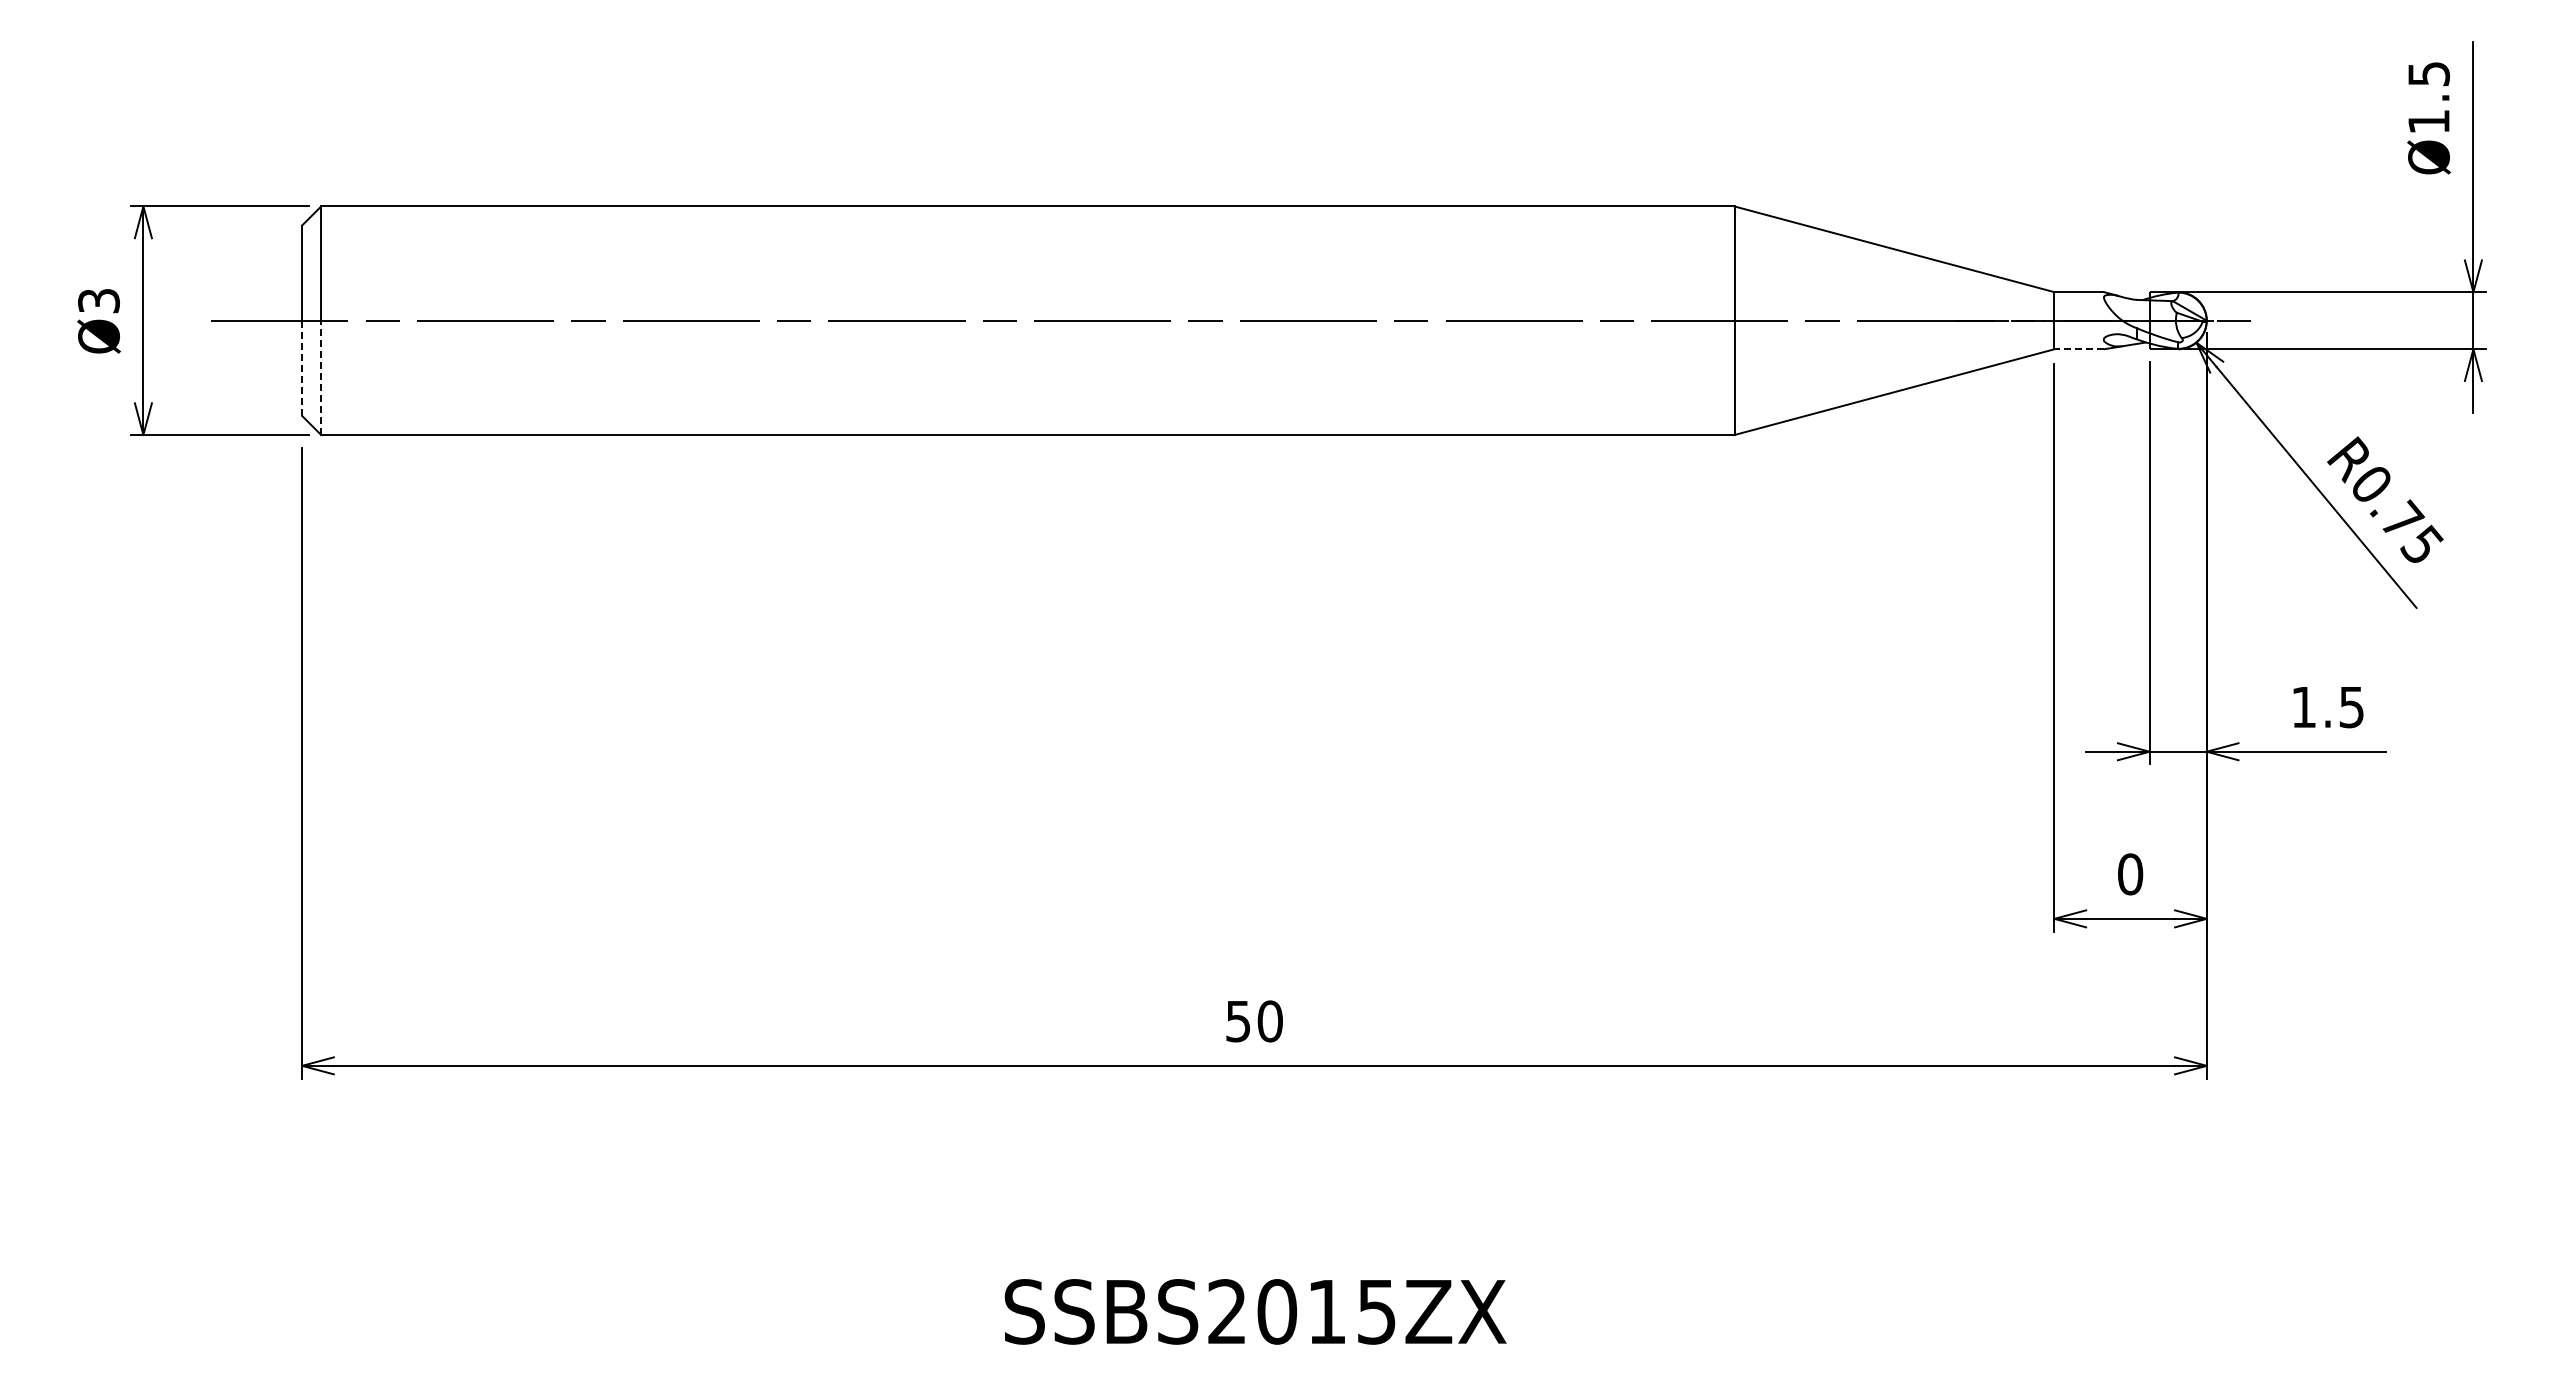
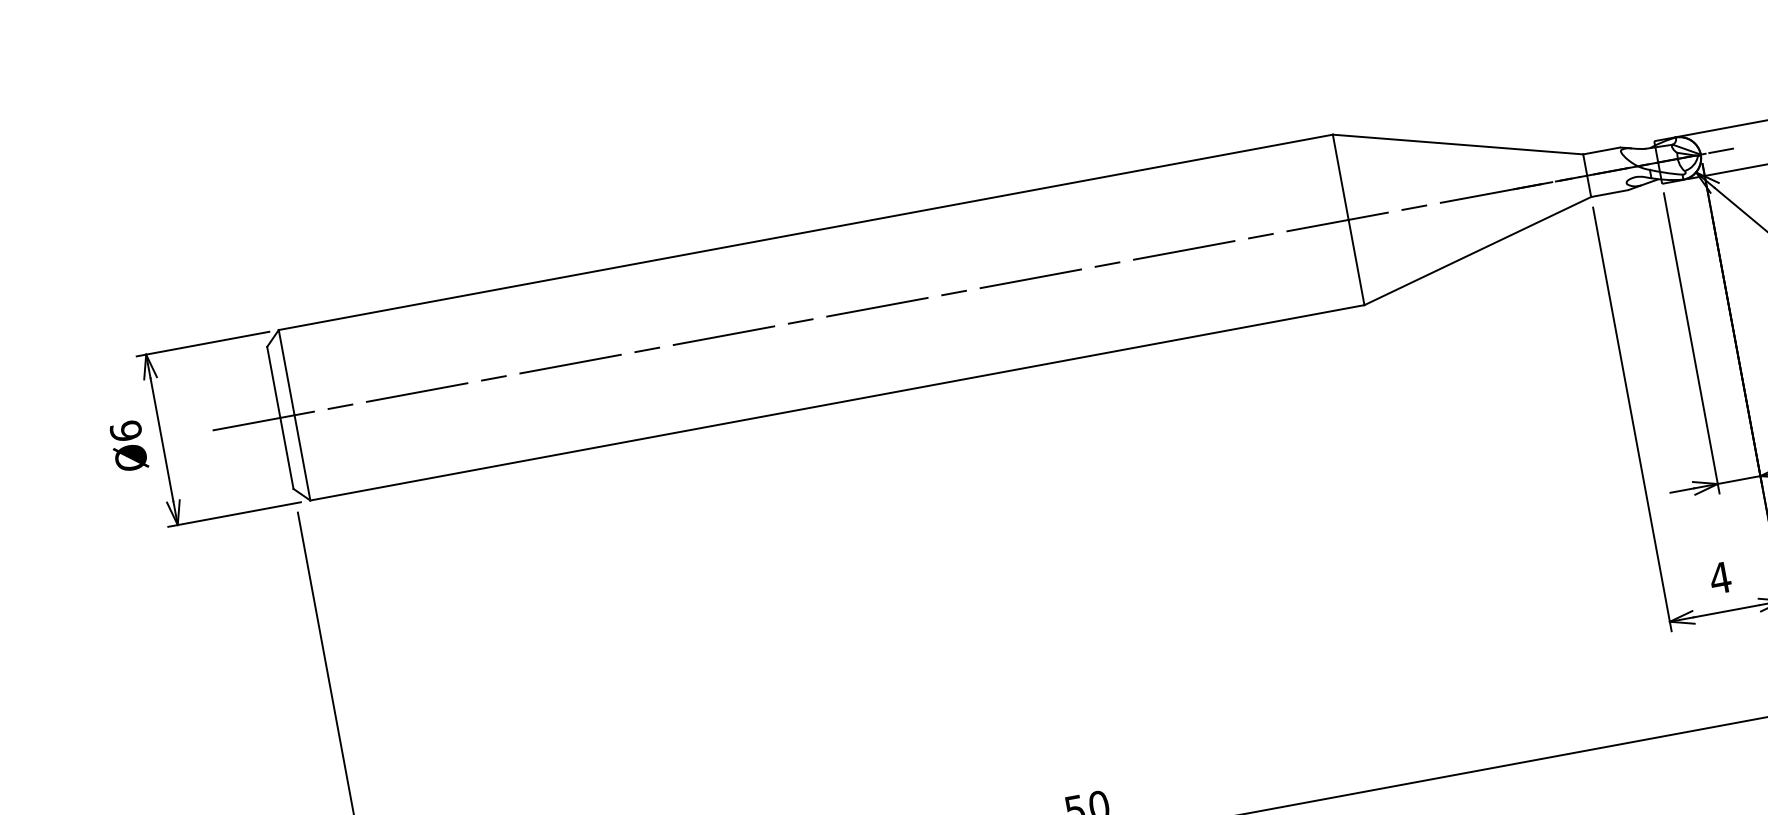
text: (98, 300) -> (125, 430), Ø3 -> Ø6
line: (2079, 349) -> (1609, 193), dashed -> solid
line: (302, 368) -> (287, 453), dashed -> solid
line: (321, 377) -> (302, 457), dashed -> solid
text: (2130, 874) -> (1720, 578), 0 -> 4

